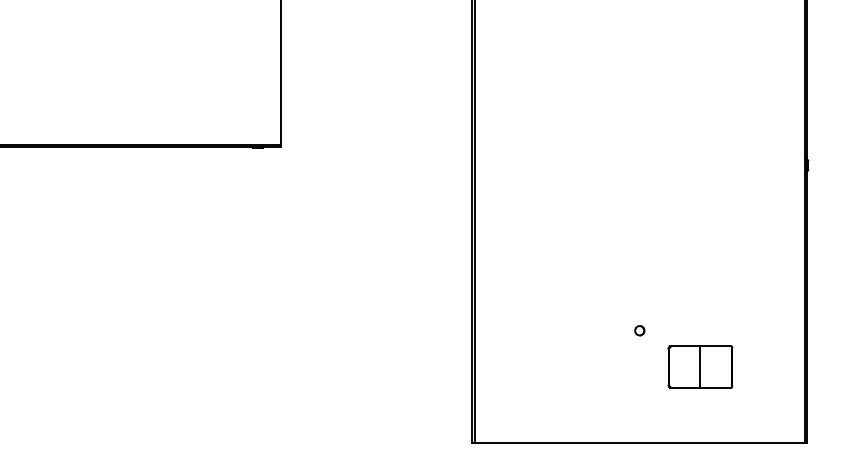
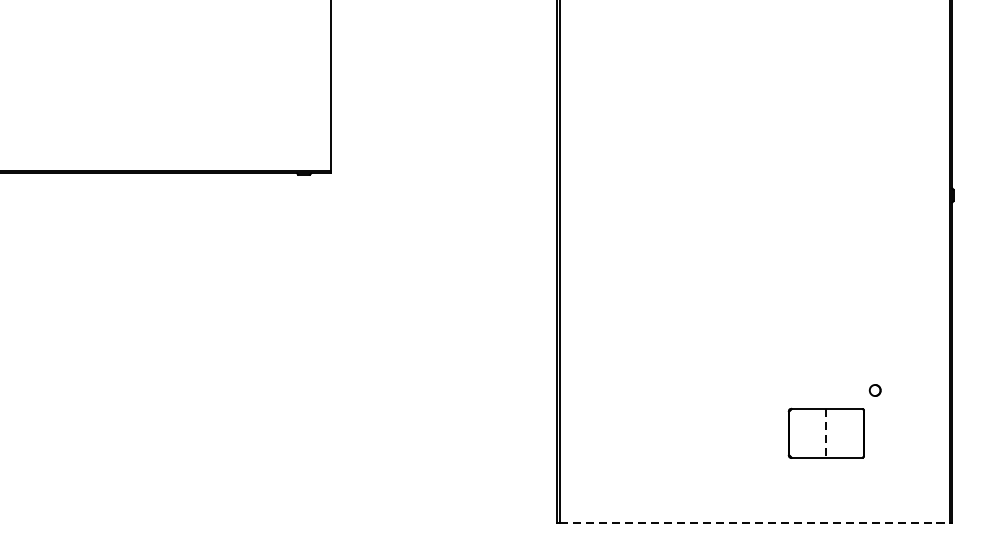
part: (639, 330) -> (874, 390), moved
line: (699, 367) -> (825, 433), solid -> dashed
line: (640, 442) -> (755, 522), solid -> dashed

